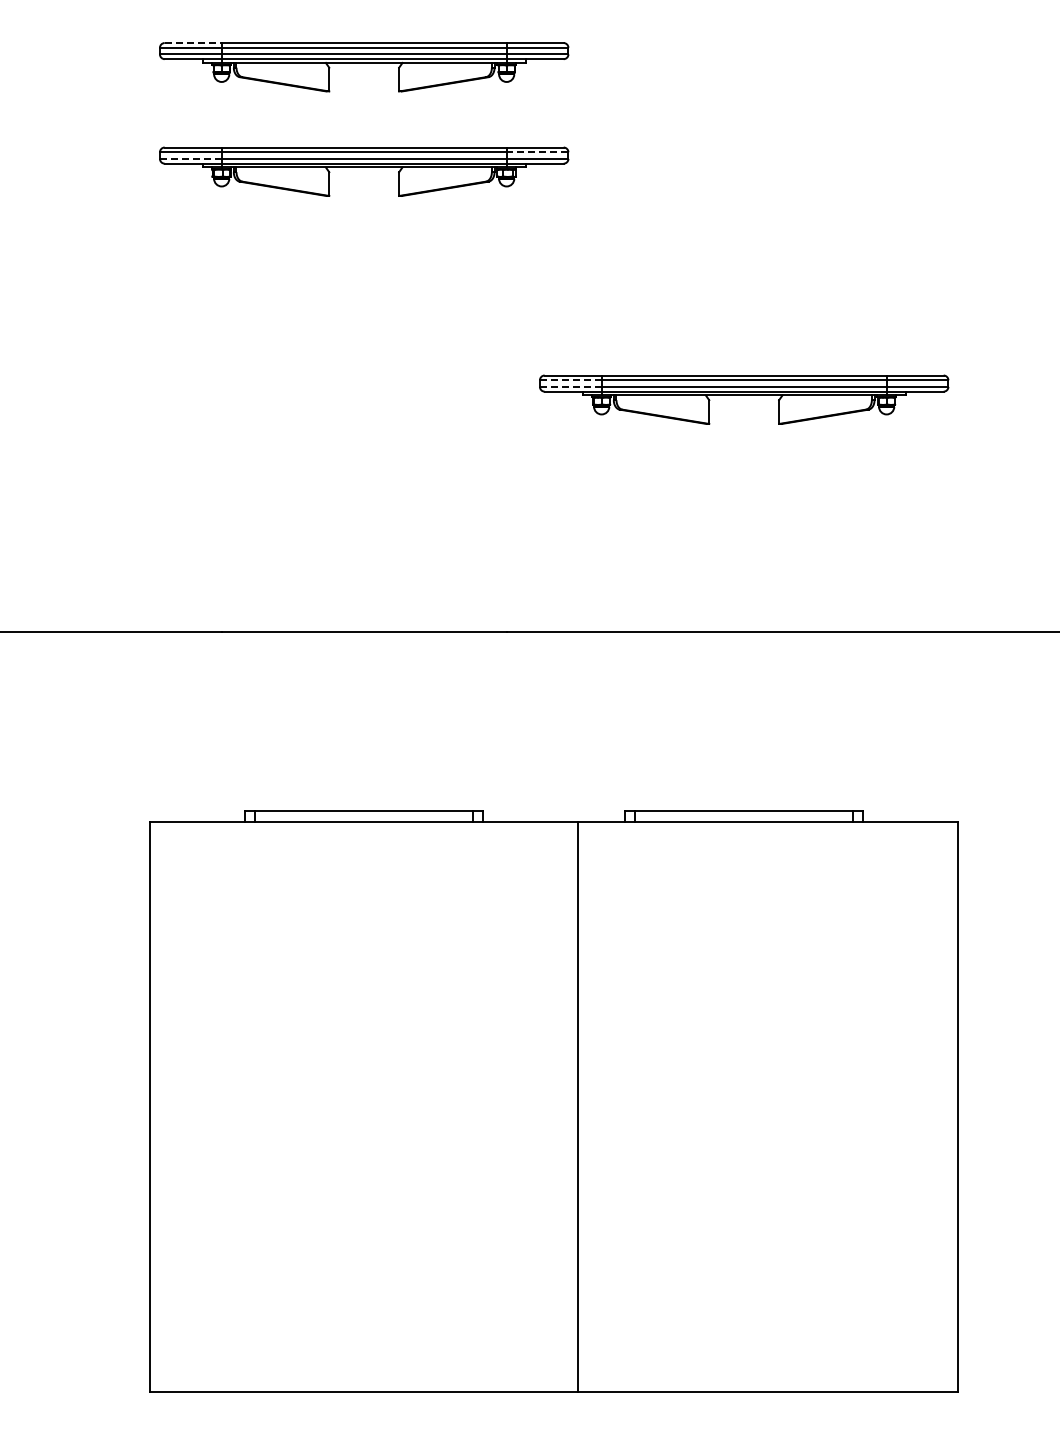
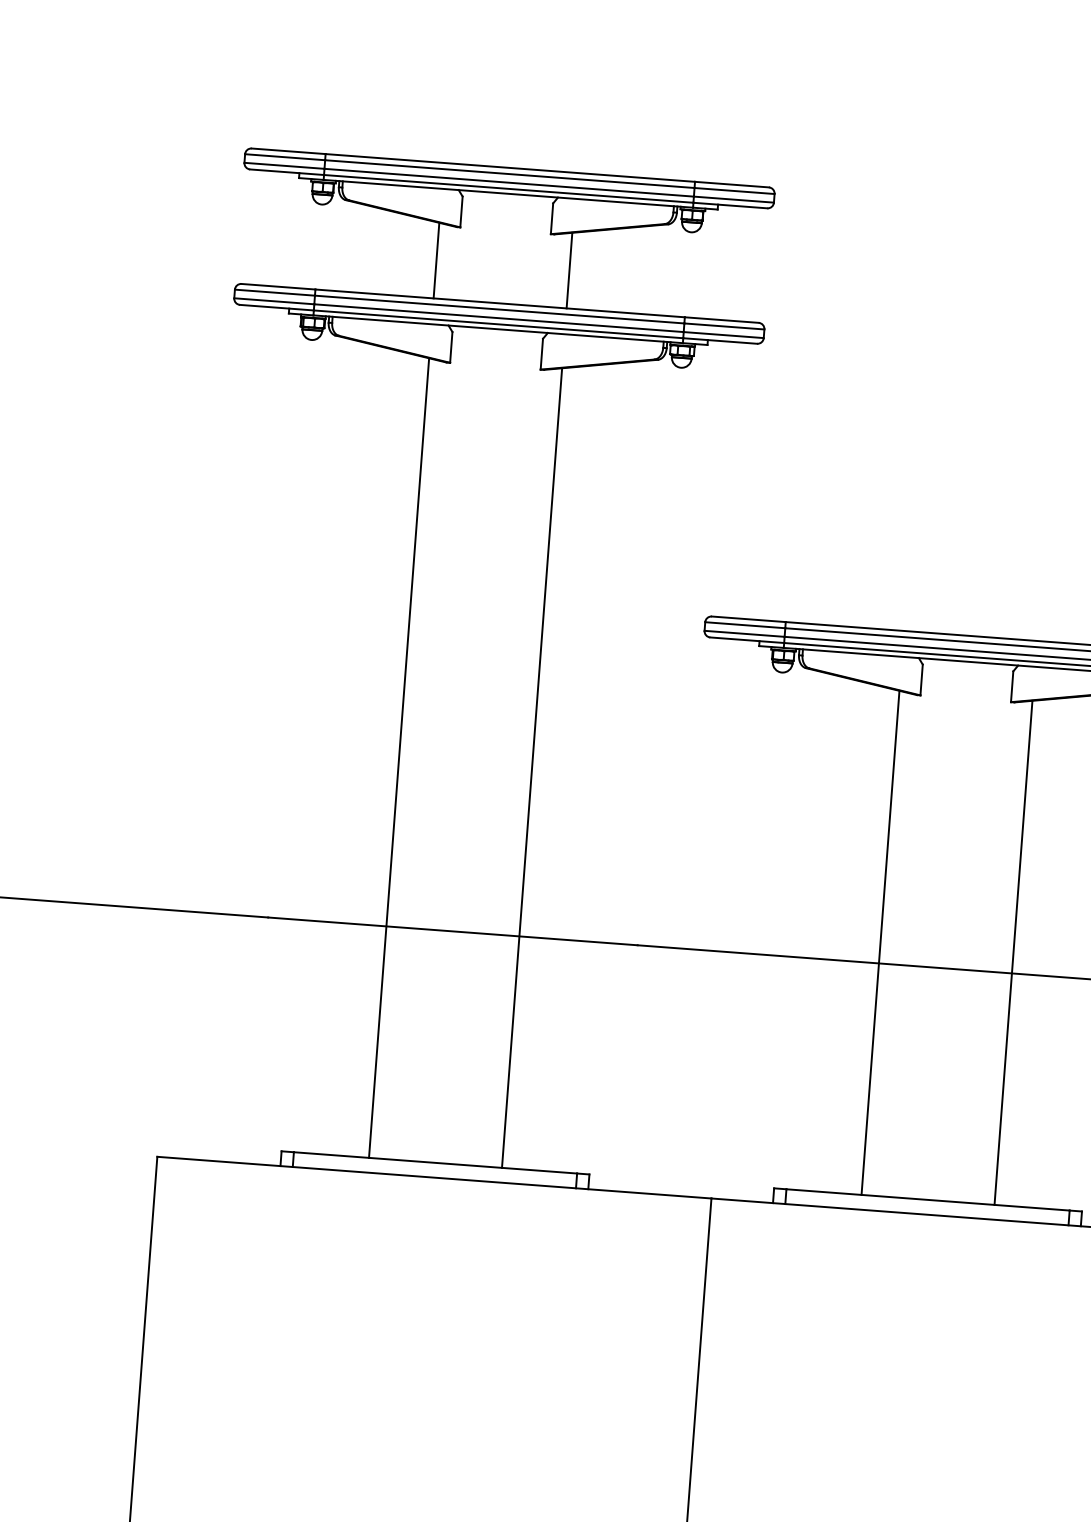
line: (193, 43) -> (288, 151), dashed -> solid
line: (312, 118) -> (435, 260), added
line: (415, 118) -> (569, 270), added
line: (537, 152) -> (724, 326), dashed -> solid
line: (190, 158) -> (273, 300), dashed -> solid
line: (570, 380) -> (744, 625), dashed -> solid
line: (570, 386) -> (744, 633), dashed -> solid
line: (312, 501) -> (398, 757), added
line: (415, 501) -> (532, 767), added
line: (692, 615) -> (880, 941), added
line: (795, 615) -> (1013, 952), added

